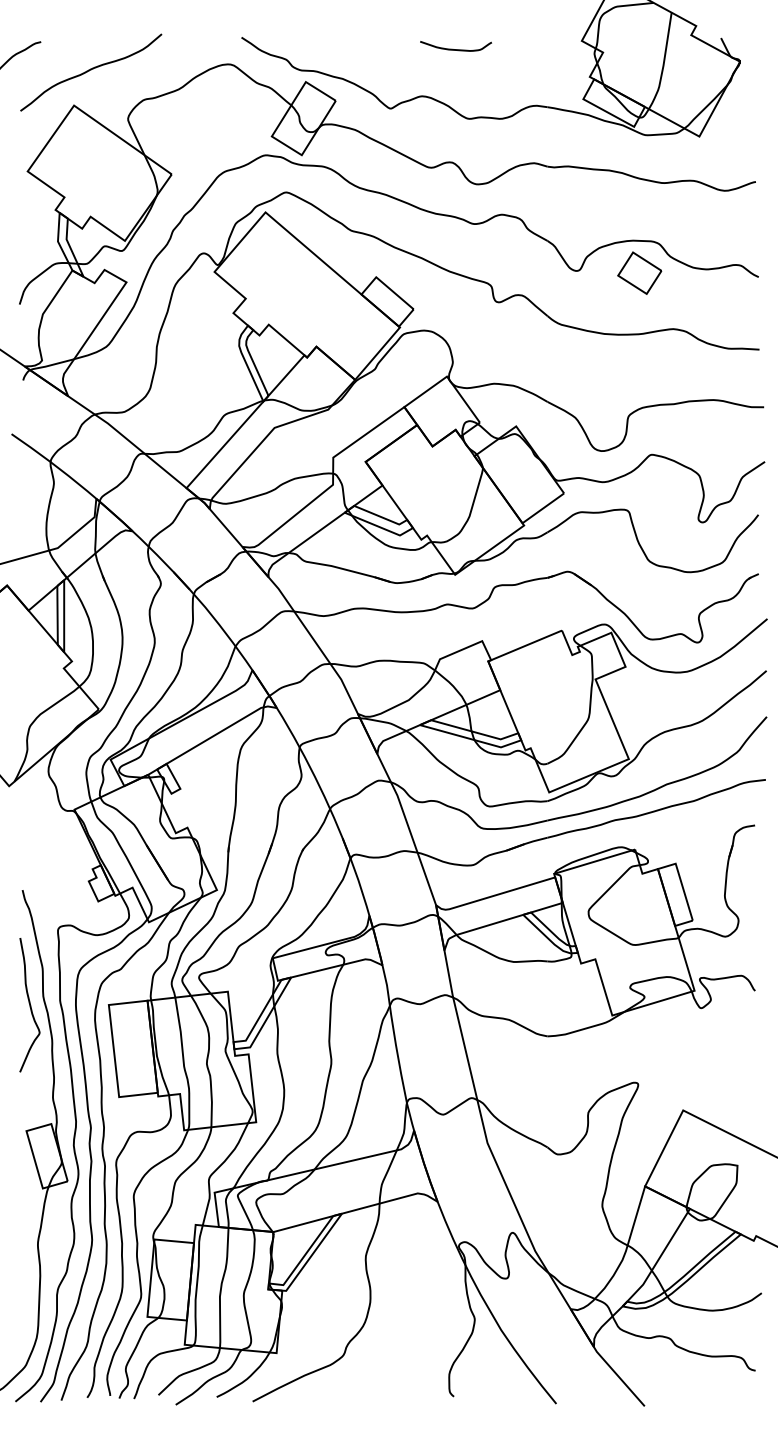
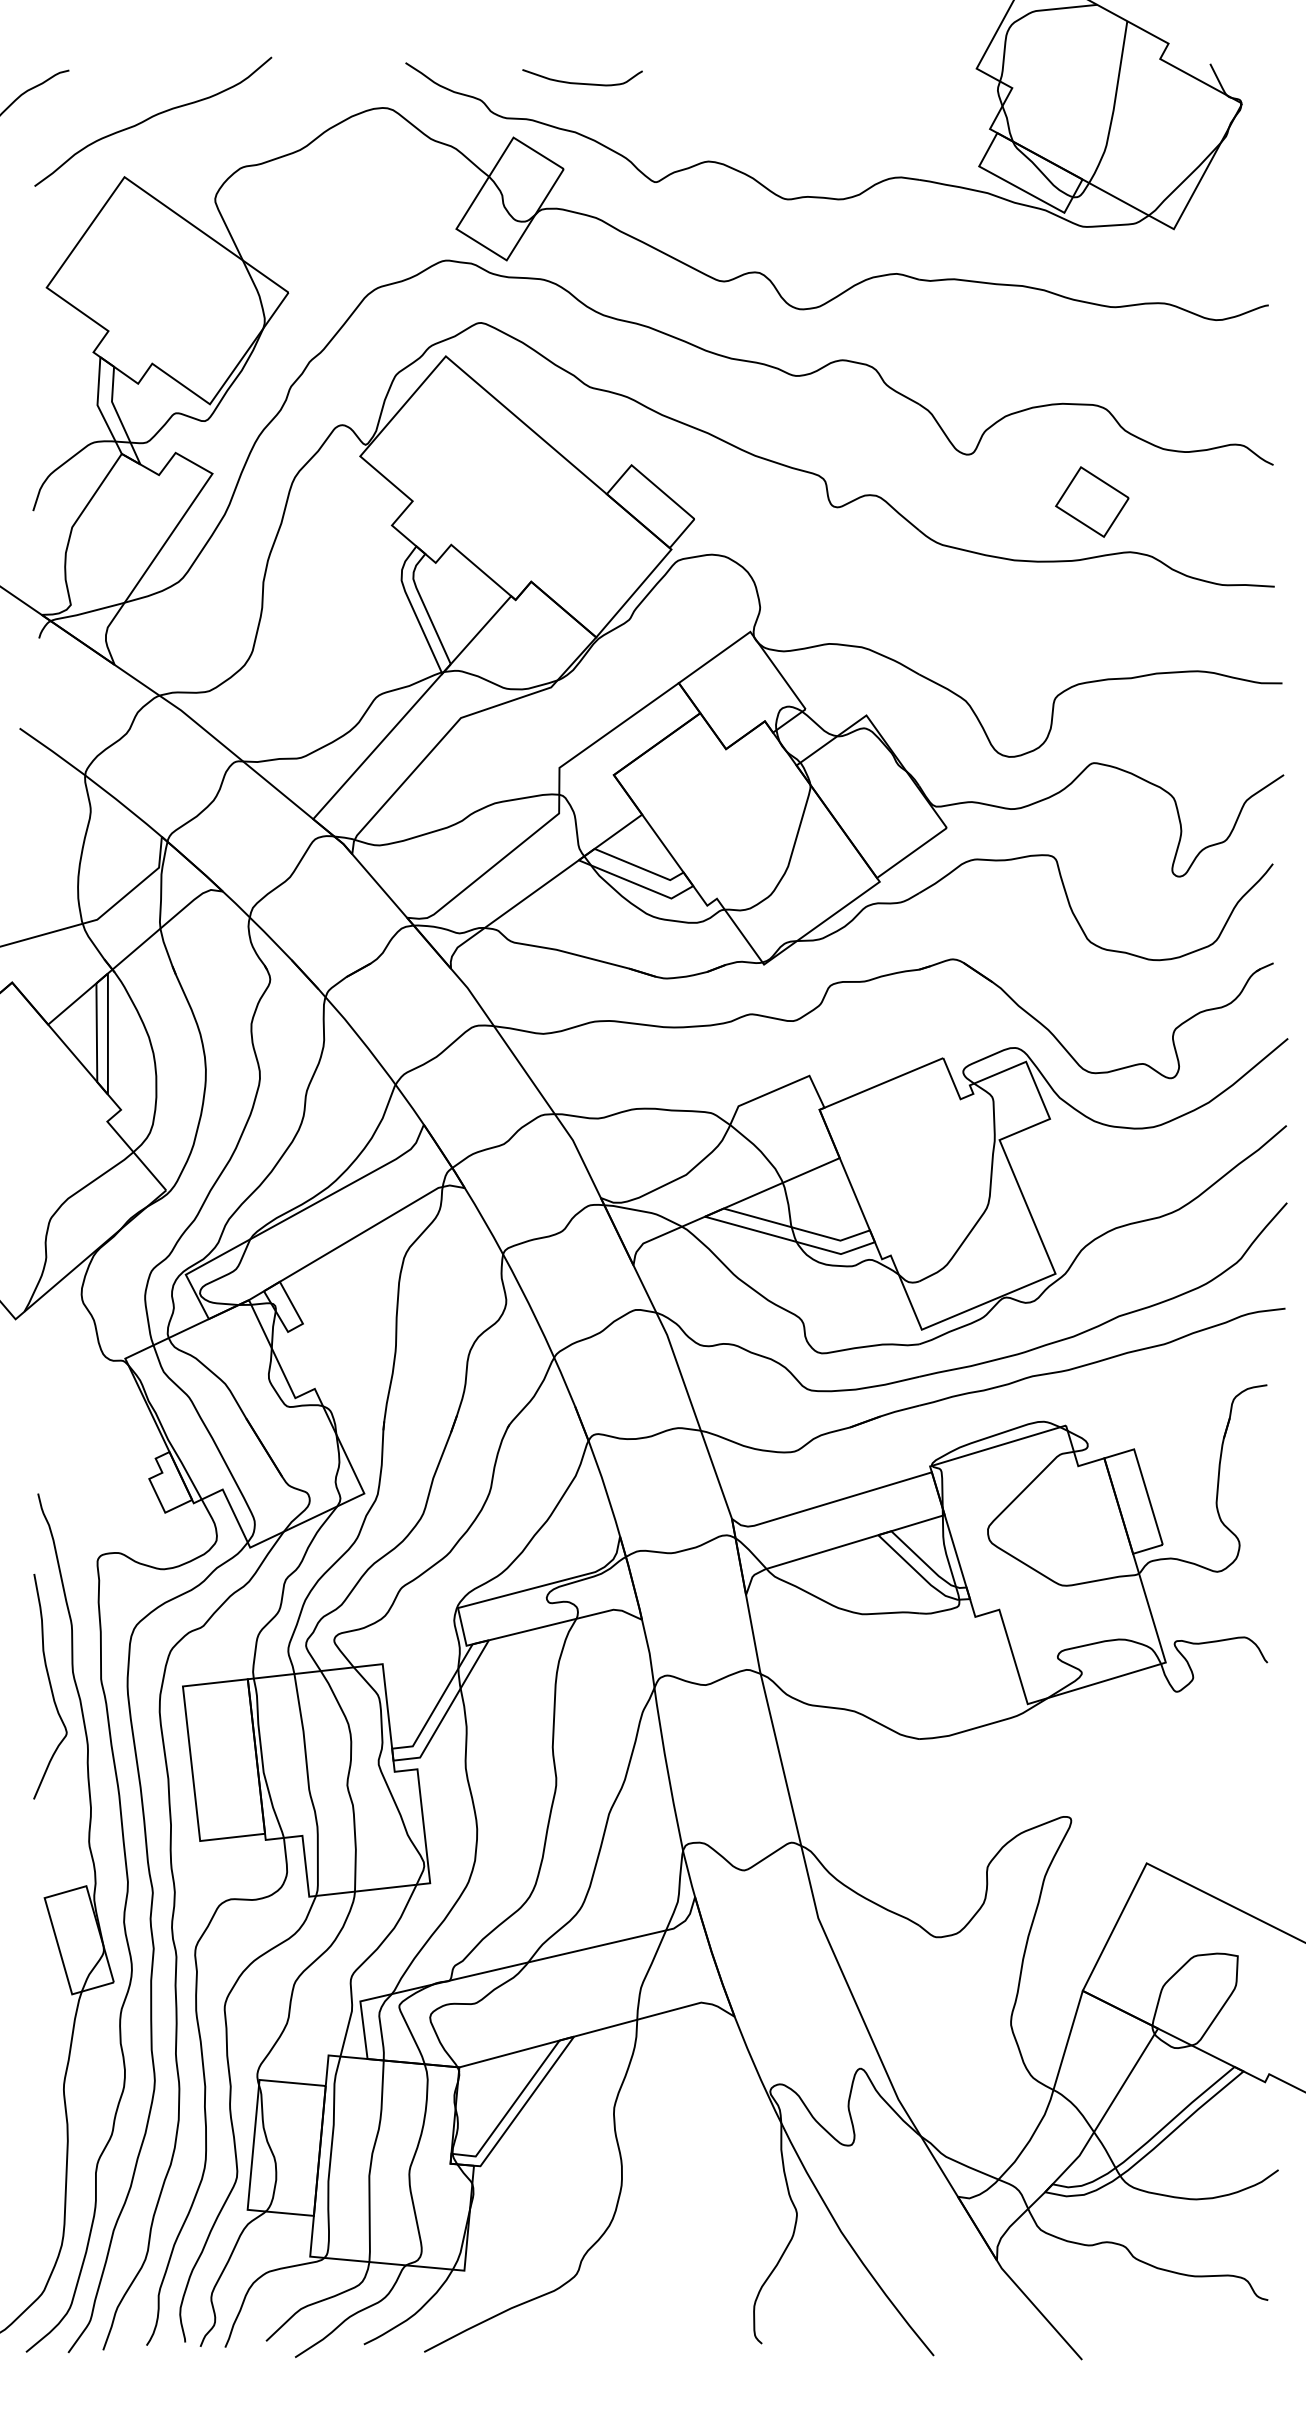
curve: (455, 49) -> (581, 83), moved
part: (639, 272) -> (1091, 500), moved

